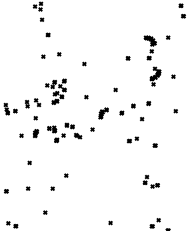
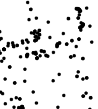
part: (58, 181) -> (55, 77), moved
part: (150, 181) -> (81, 75), size x1.67

